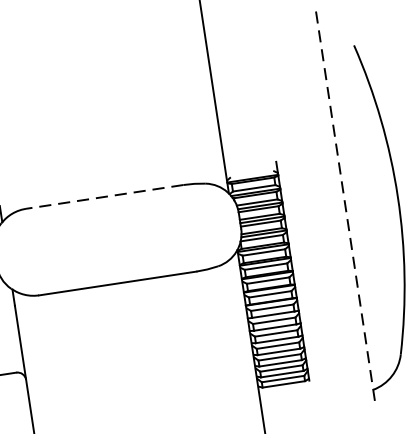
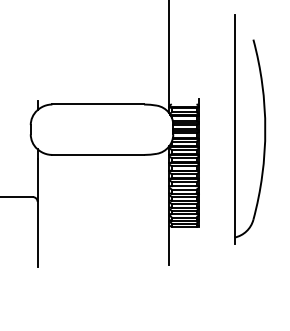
line: (105, 196) -> (98, 104), dashed -> solid
line: (344, 204) -> (234, 129), dashed -> solid

